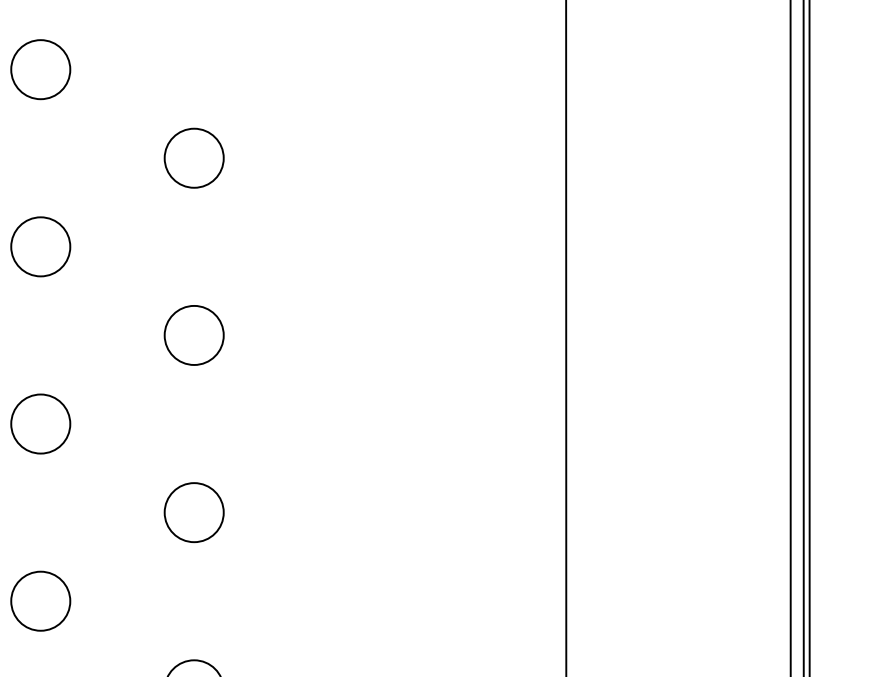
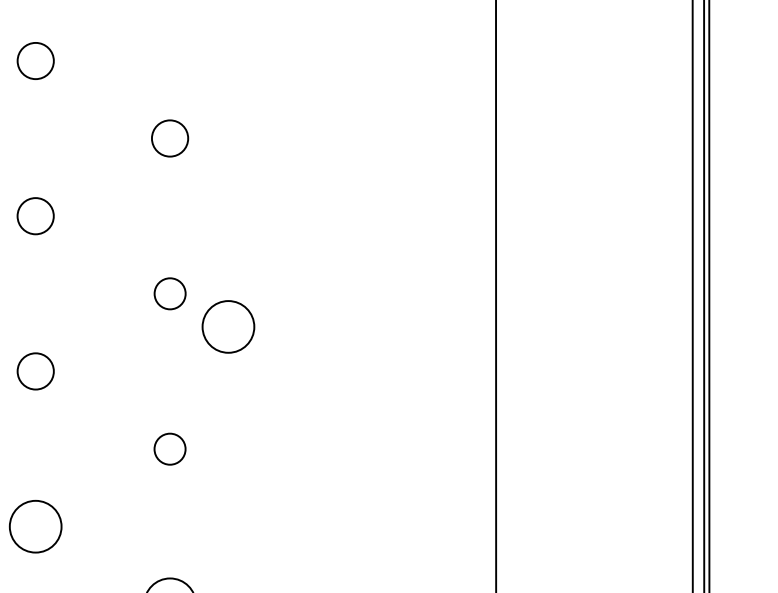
circle: (40, 69) -> (35, 60), size x0.7
circle: (193, 157) -> (169, 137), size x0.7
circle: (40, 246) -> (35, 215), size x0.7
circle: (193, 334) -> (169, 292), size x0.6
circle: (260, 372) -> (228, 326), added
circle: (40, 423) -> (35, 370), size x0.7
circle: (193, 512) -> (169, 448), size x0.6

